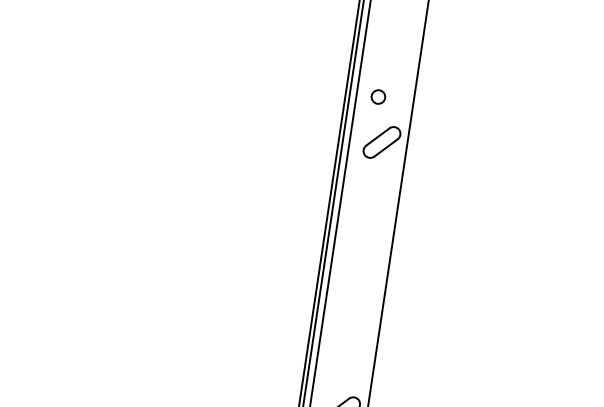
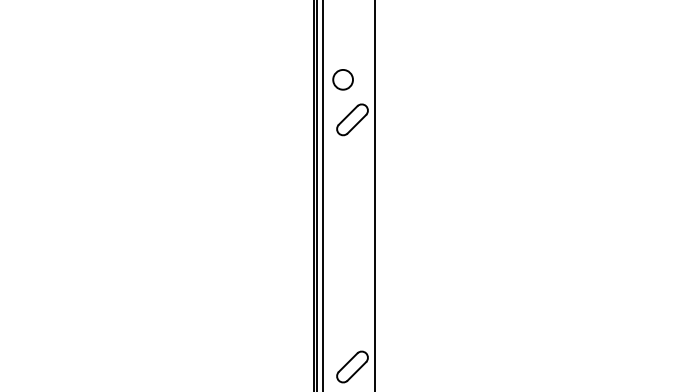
circle: (378, 96) -> (343, 79), size x1.6

